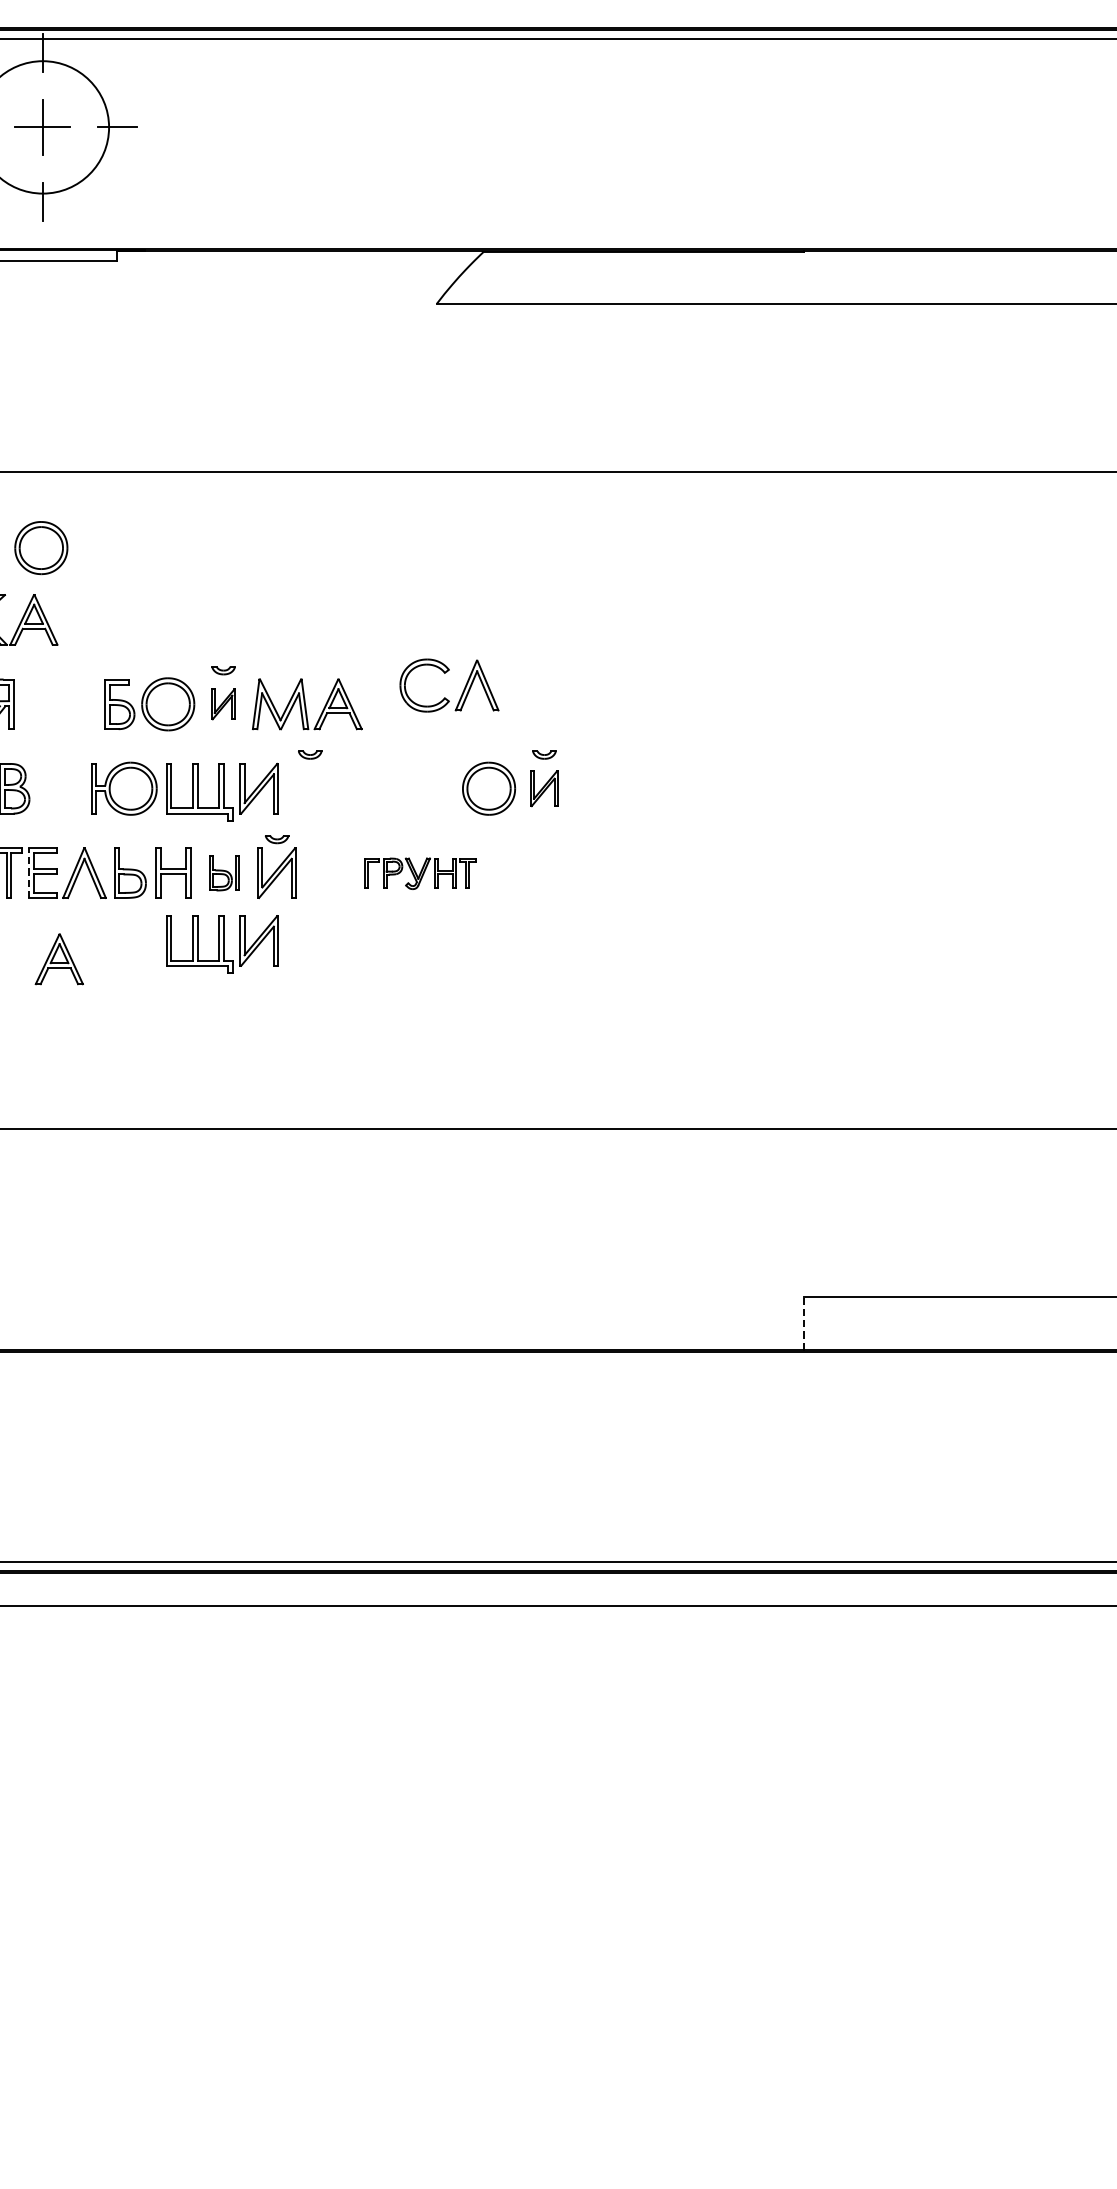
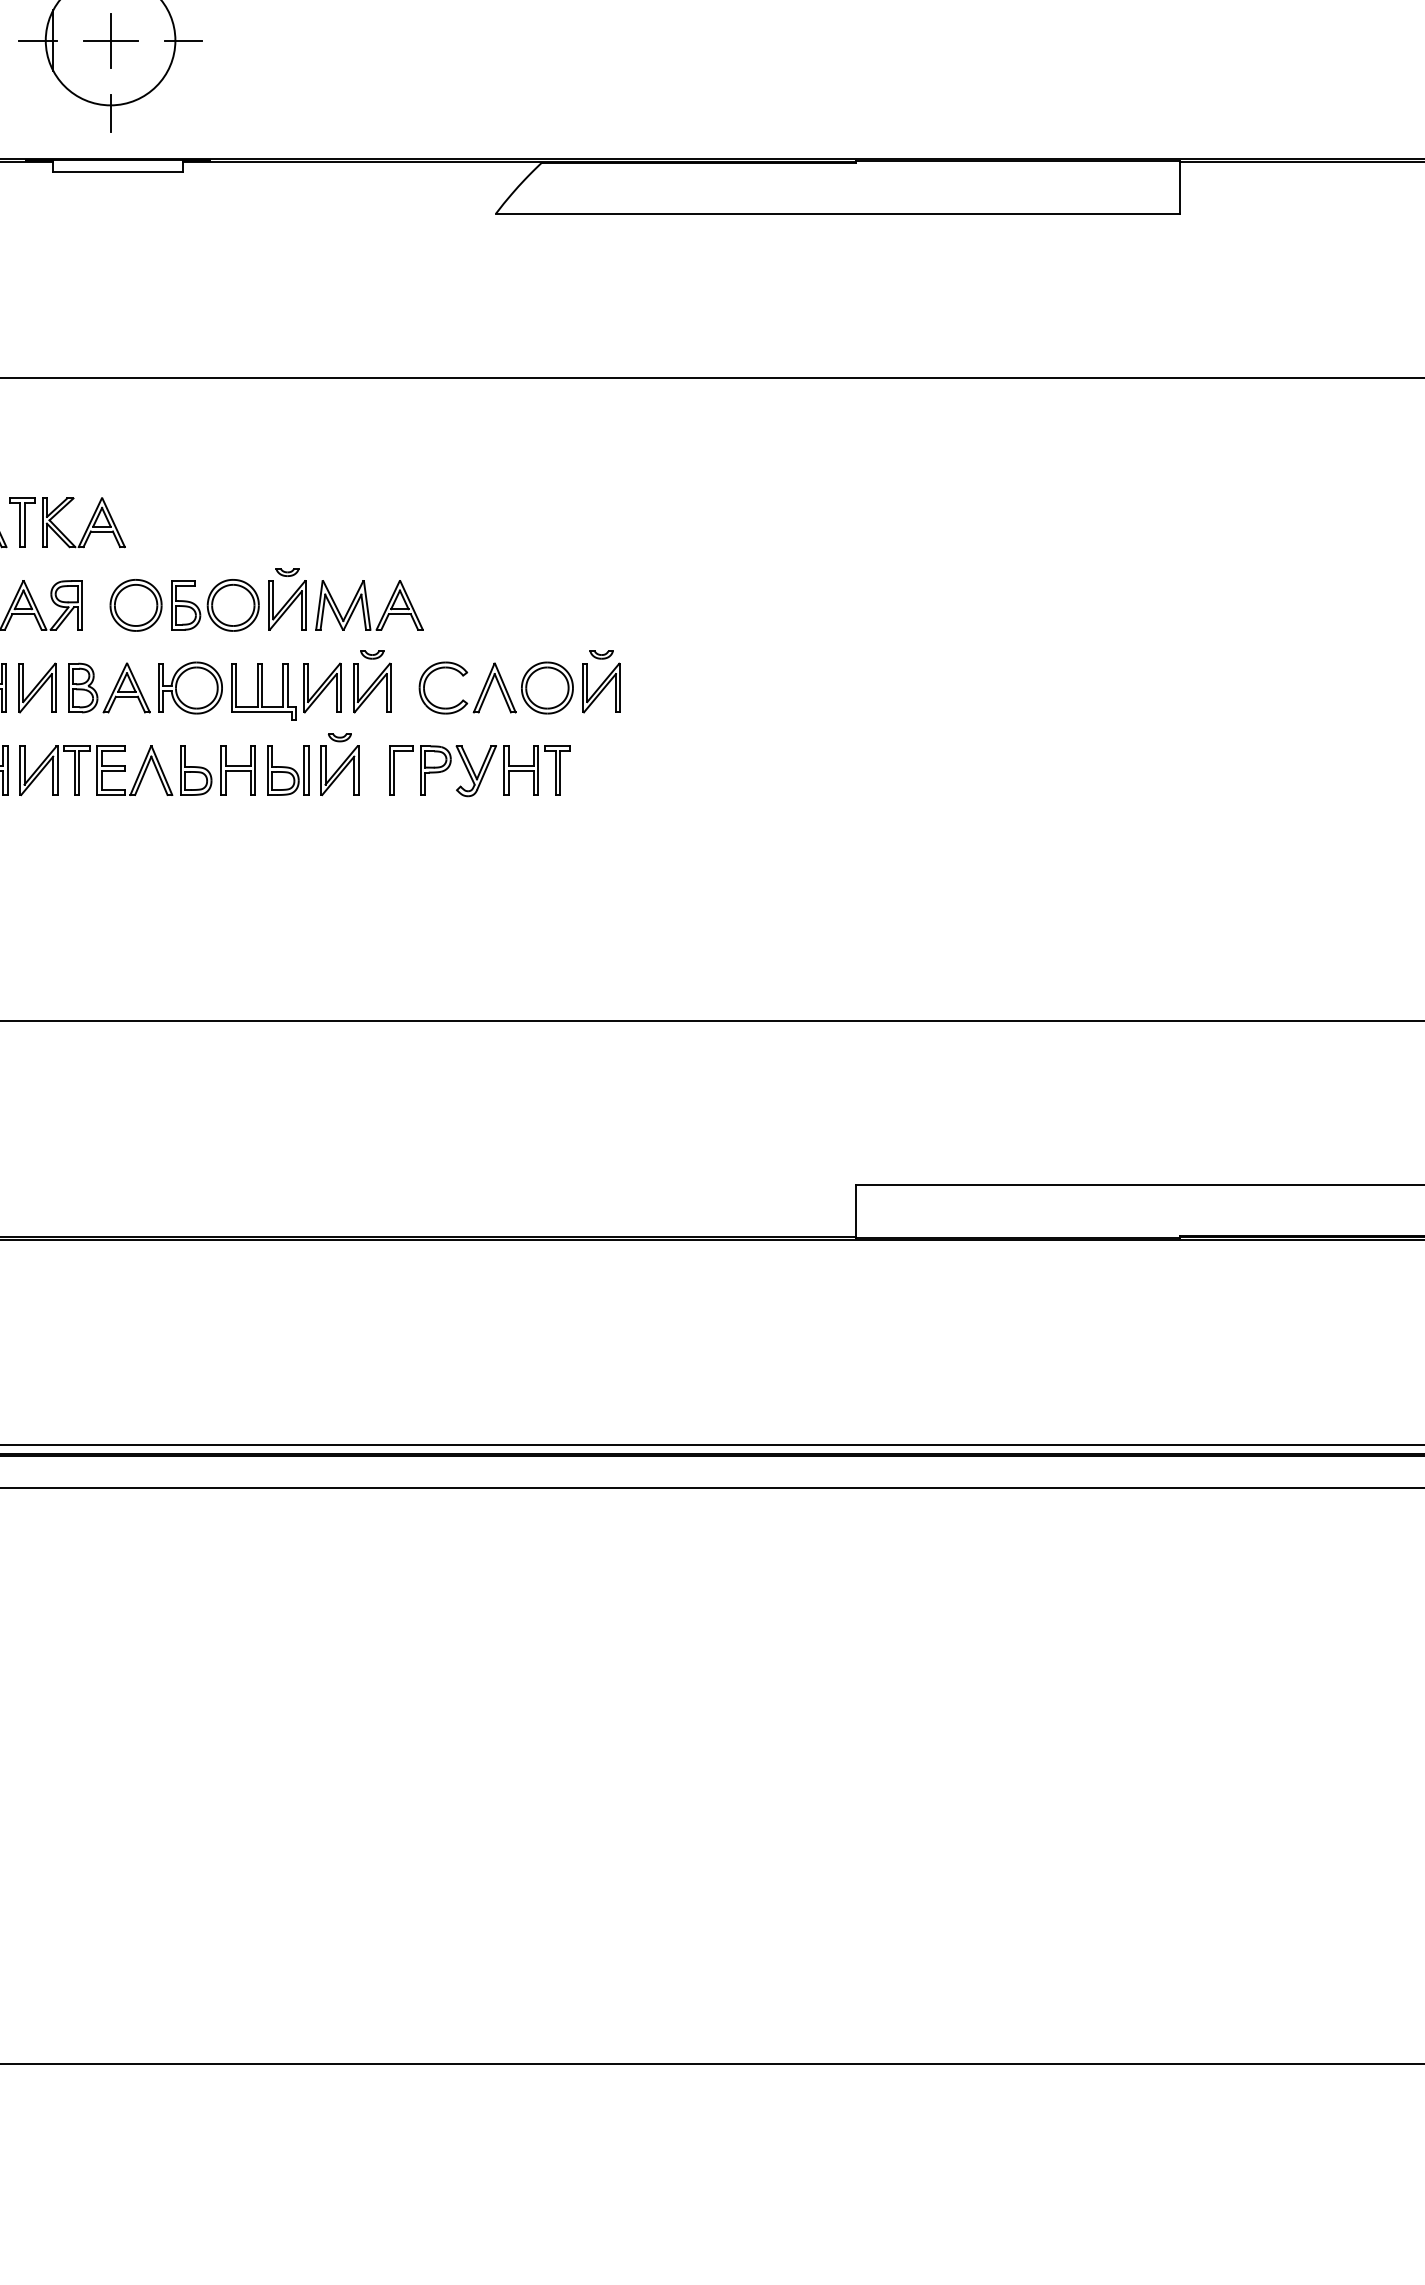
part: (40, 548) -> (135, 605), moved
part: (445, 673) -> (463, 676), moved
part: (223, 704) -> (287, 605), size x1.67
part: (310, 788) -> (372, 687), added
part: (544, 788) -> (601, 687), size x1.43
line: (29, 872) -> (97, 770), dashed -> solid
part: (224, 872) -> (288, 770), size x1.43
part: (419, 873) -> (479, 771), size x1.67
part: (222, 944) -> (286, 840), removed
part: (59, 958) -> (126, 687), moved
line: (803, 1323) -> (855, 1211), dashed -> solid

